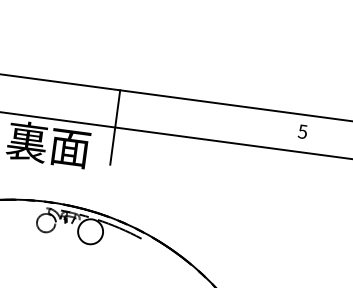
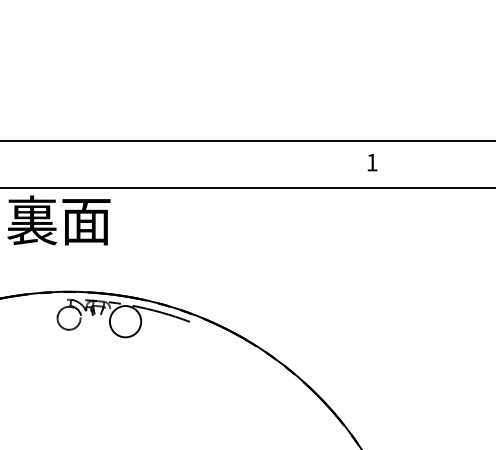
line: (114, 127) -> (138, 188), removed
text: (302, 131) -> (371, 162), 5 -> 1

